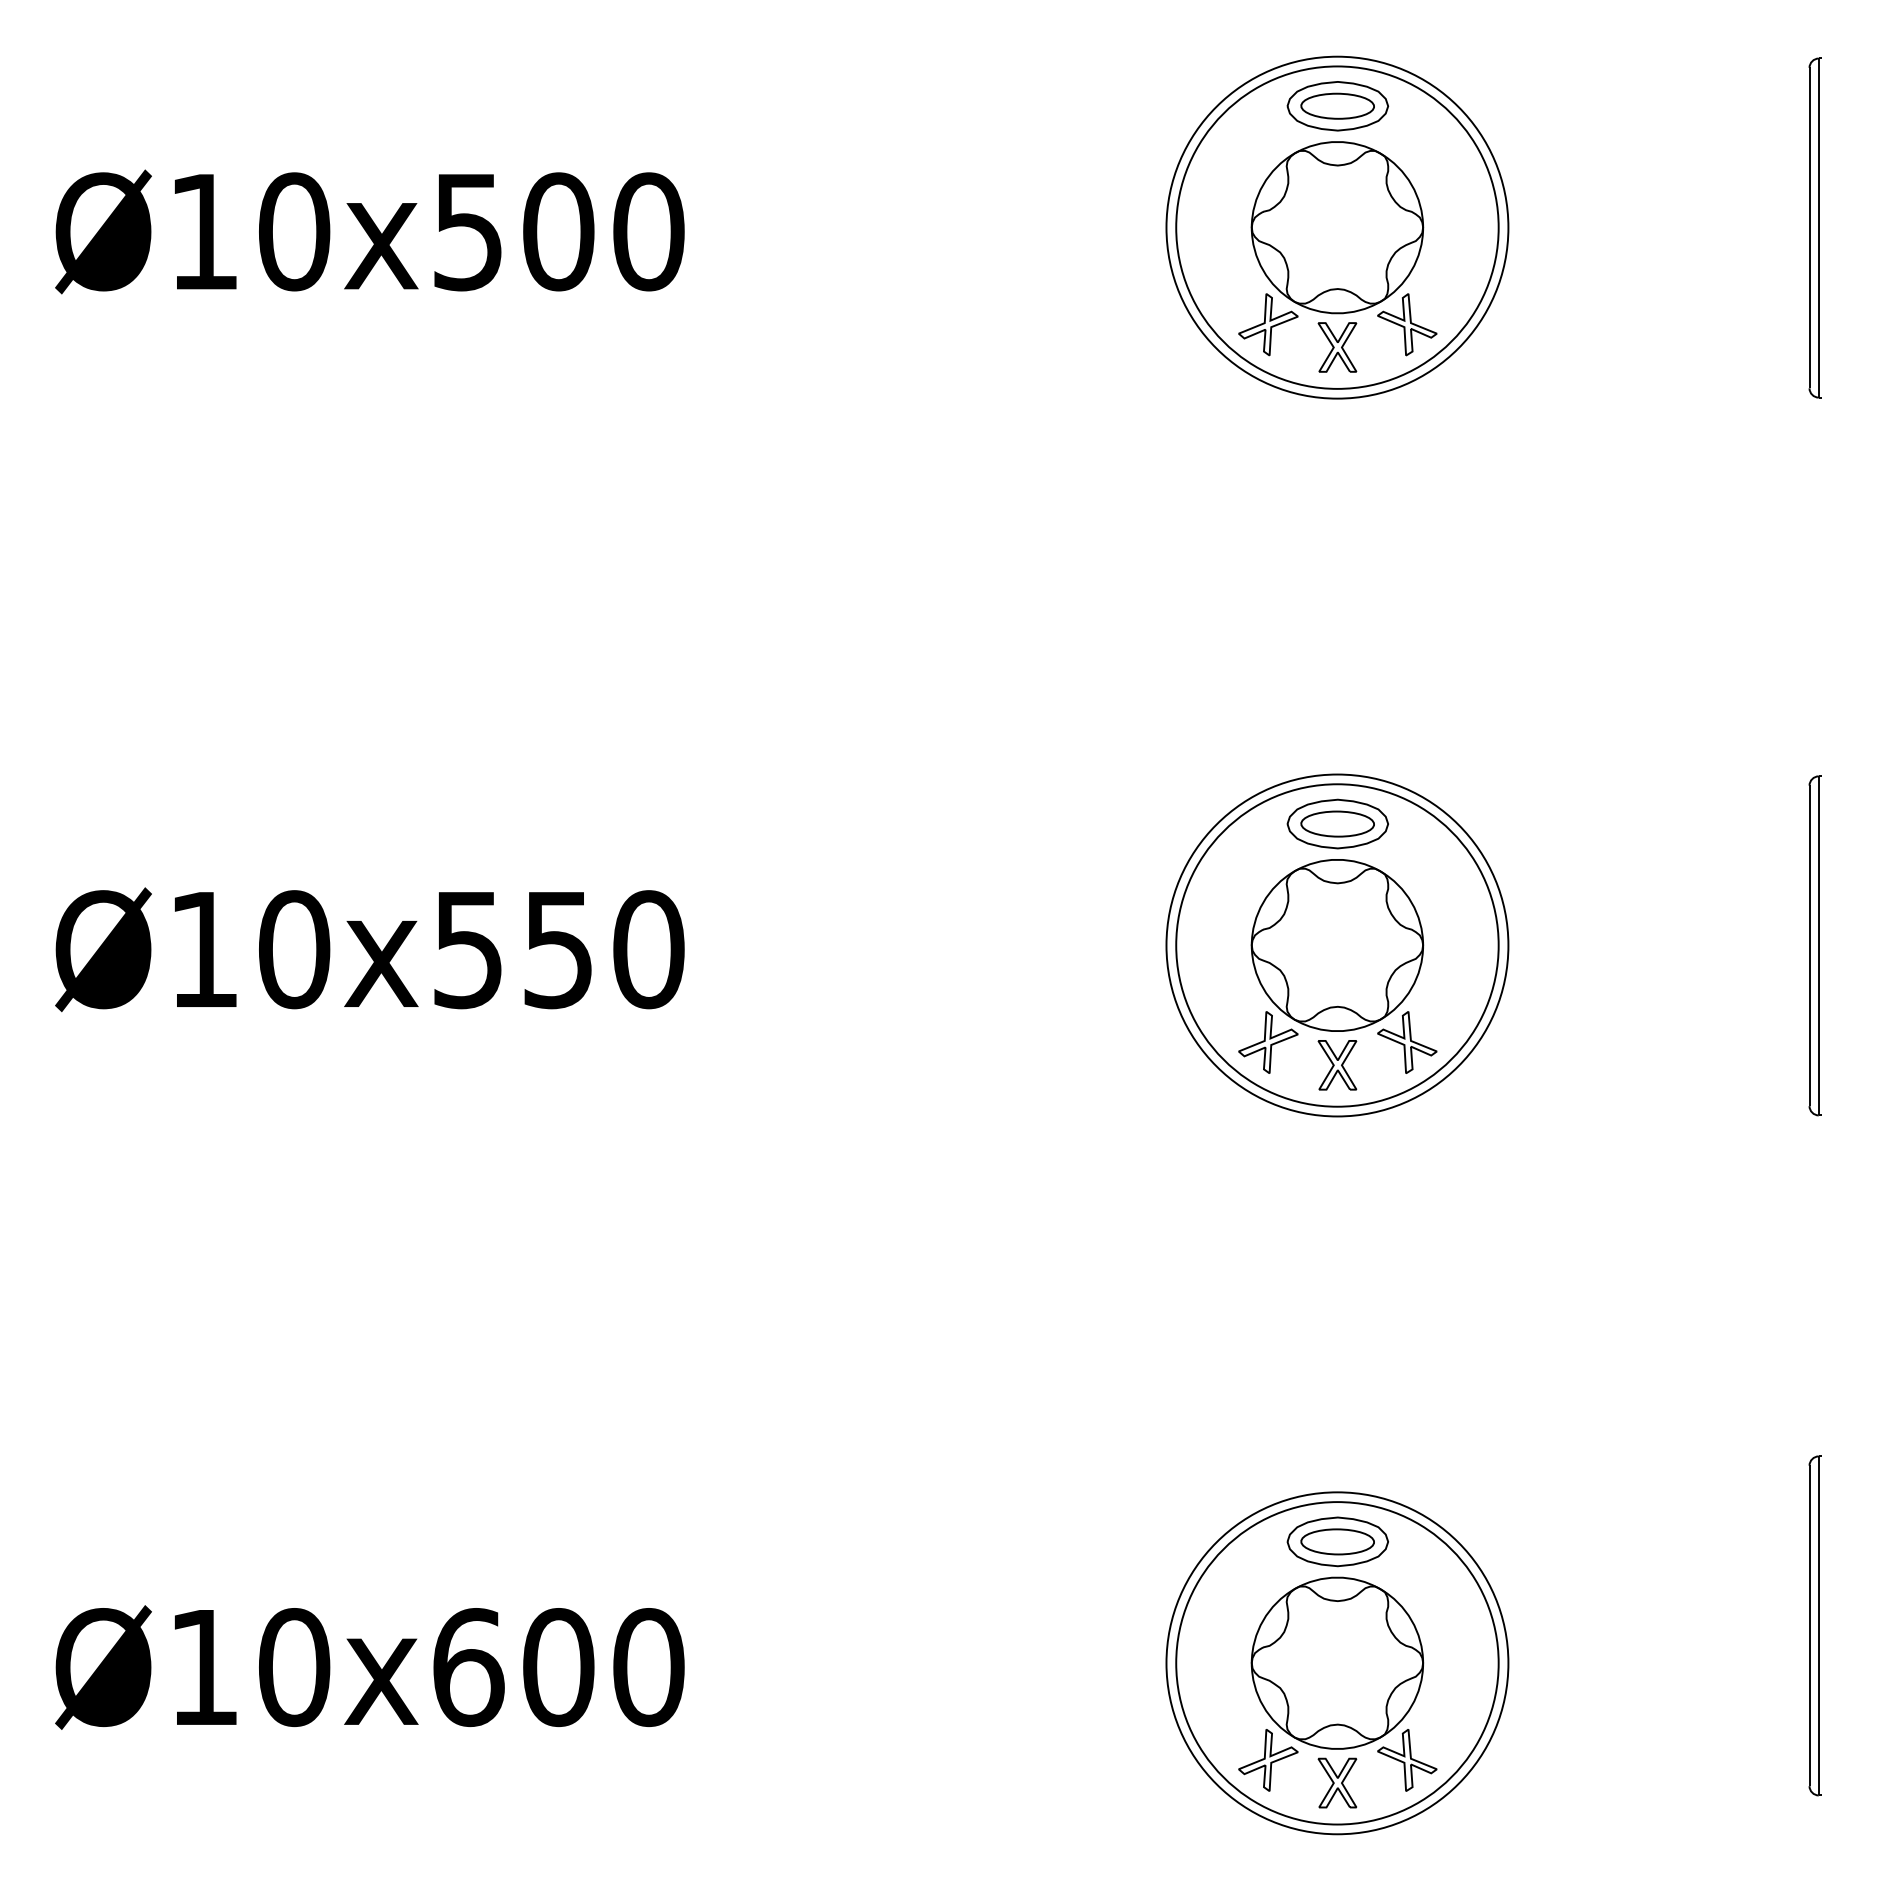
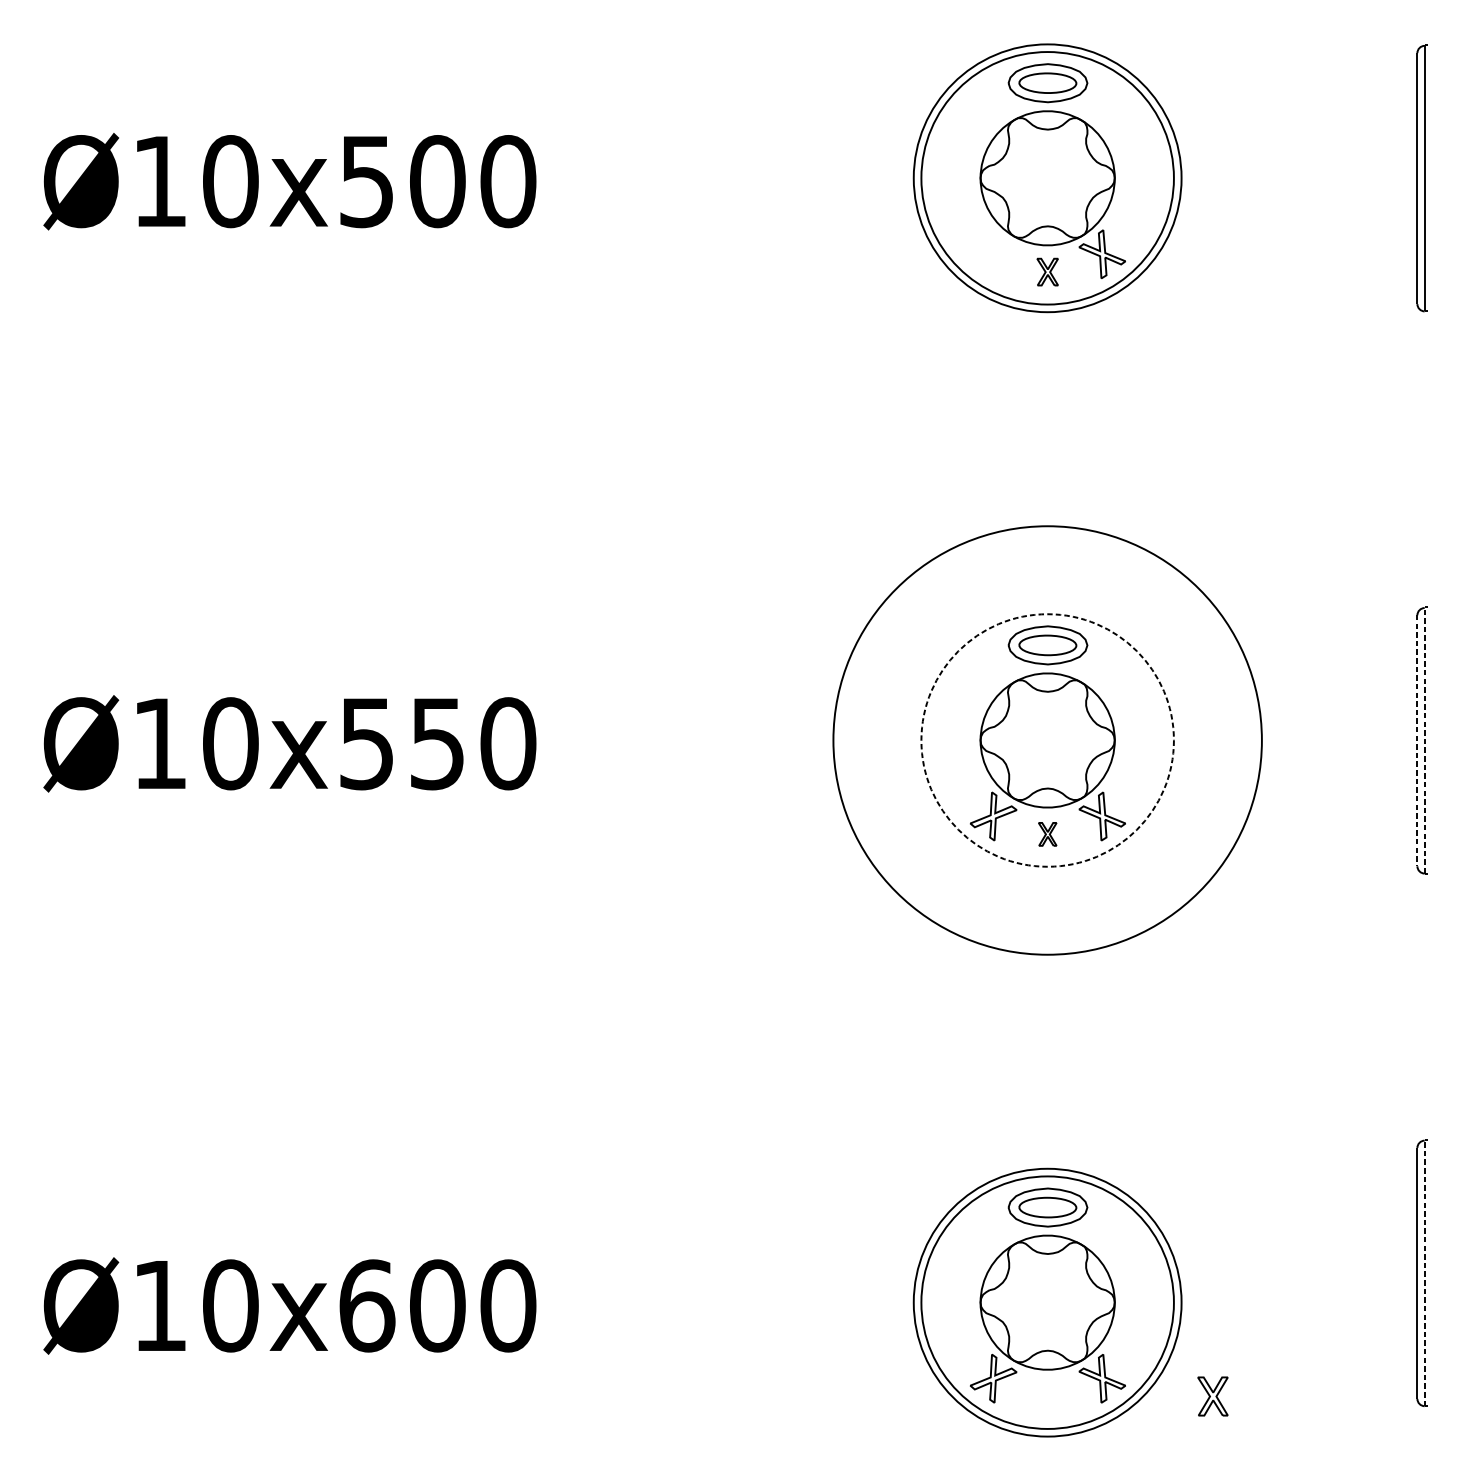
part: (1268, 324) -> (993, 254), removed
part: (1337, 347) -> (1047, 272), size x0.7
circle: (1337, 945) -> (1047, 740), size x1.6
circle: (1337, 945) -> (1047, 740), solid -> dashed
line: (1809, 945) -> (1417, 740), solid -> dashed
line: (1819, 945) -> (1425, 740), solid -> dashed
part: (1337, 1065) -> (1047, 834), size x0.6
line: (1819, 1625) -> (1425, 1273), solid -> dashed
part: (1337, 1782) -> (1212, 1396), moved

